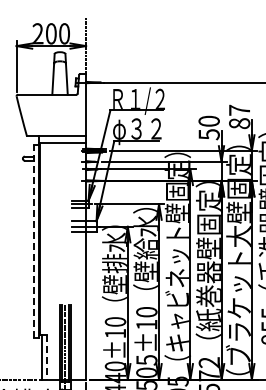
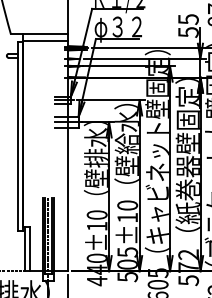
text: (208, 120) -> (187, 18), 50 -> 55
line: (33, 241) -> (17, 136), dashed -> solid
line: (46, 357) -> (29, 249), dashed -> solid

